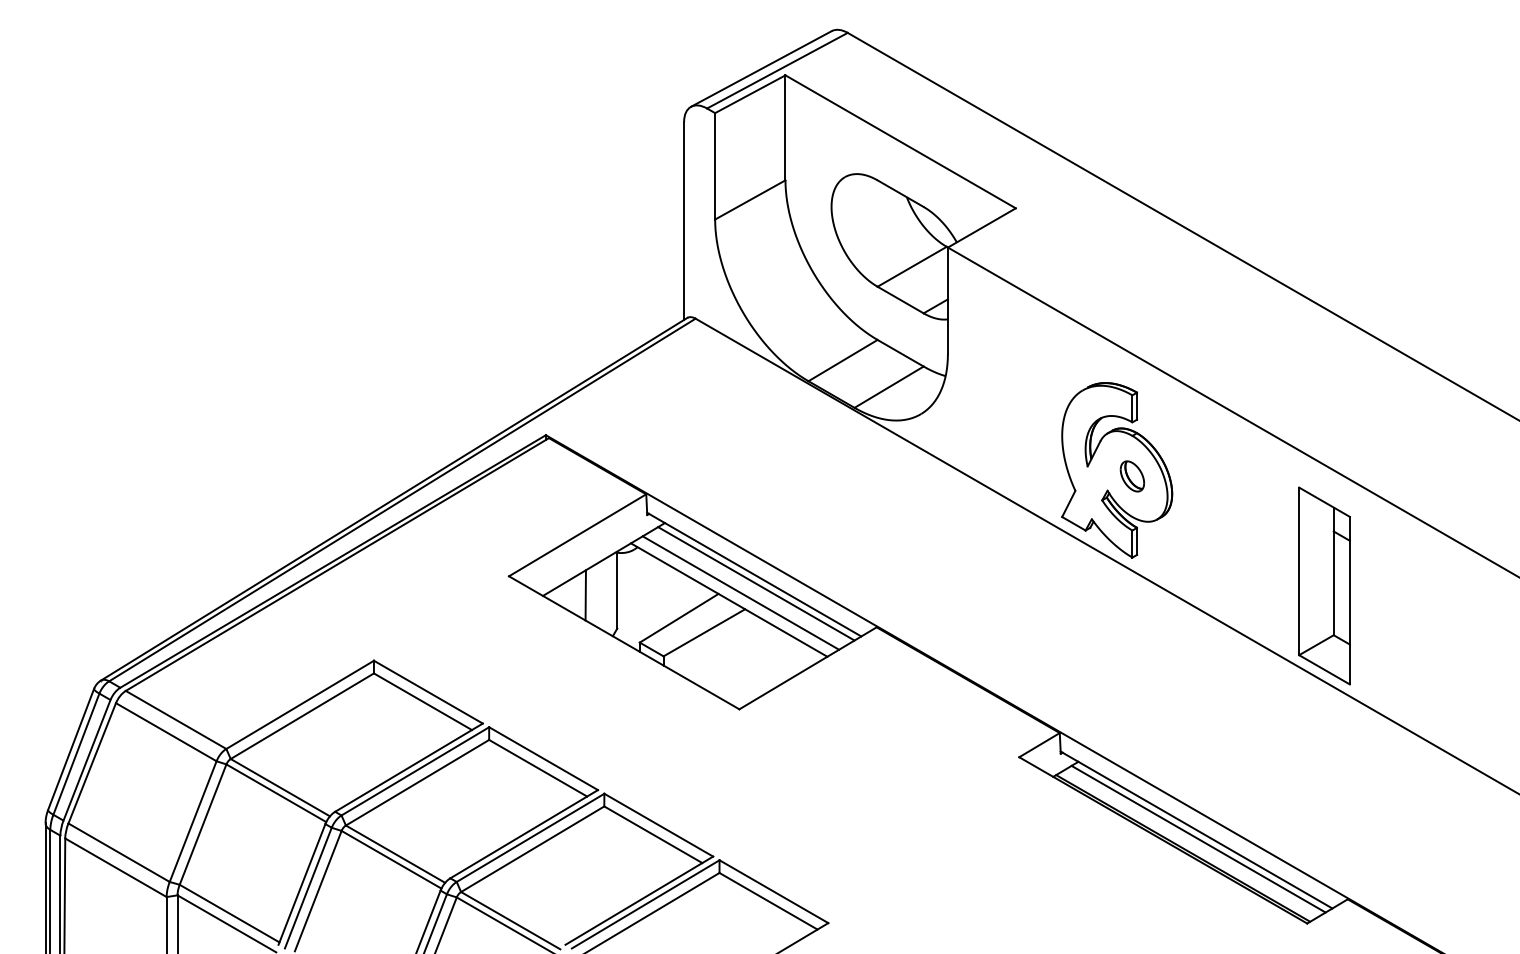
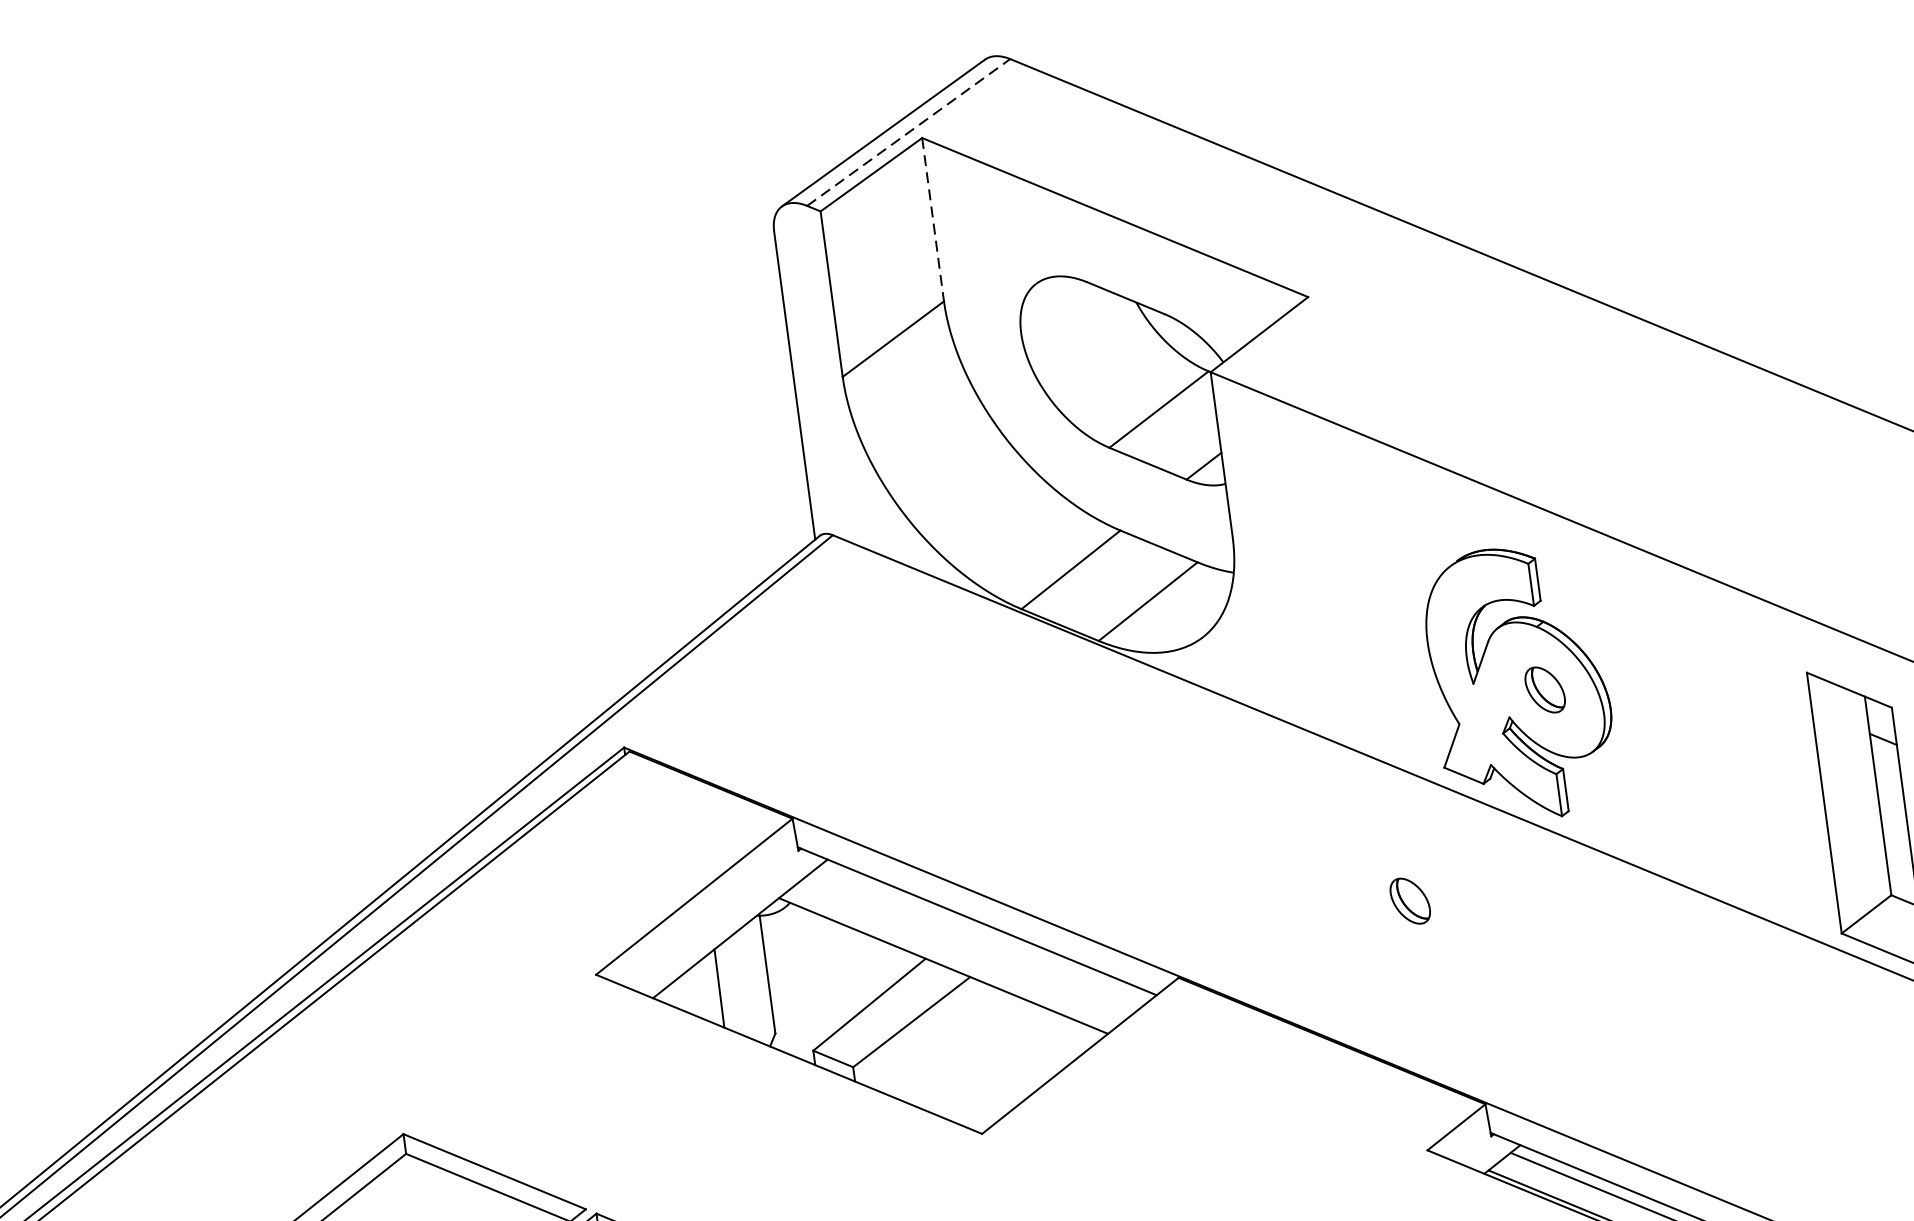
line: (777, 70) -> (908, 132), solid -> dashed
line: (785, 128) -> (933, 220), solid -> dashed
line: (756, 583) -> (982, 934), removed
line: (740, 592) -> (959, 951), removed
part: (1028, 598) -> (1408, 901), added

